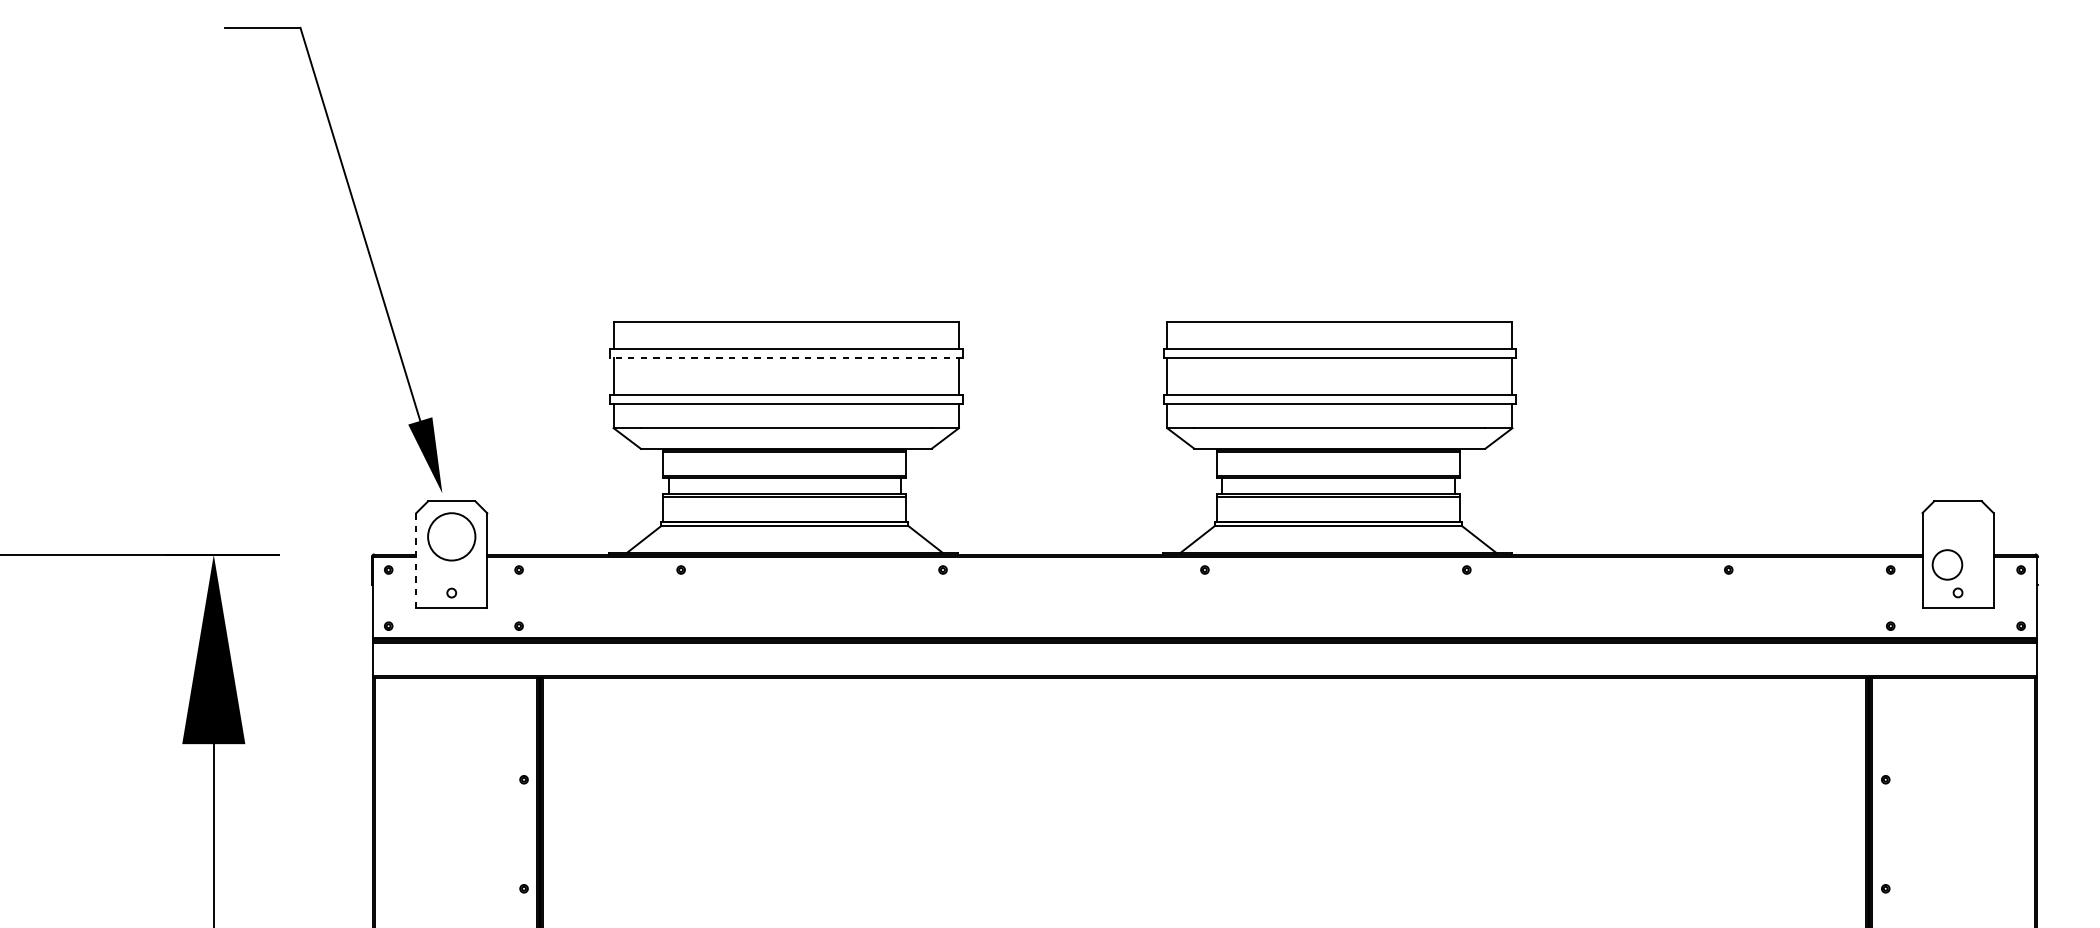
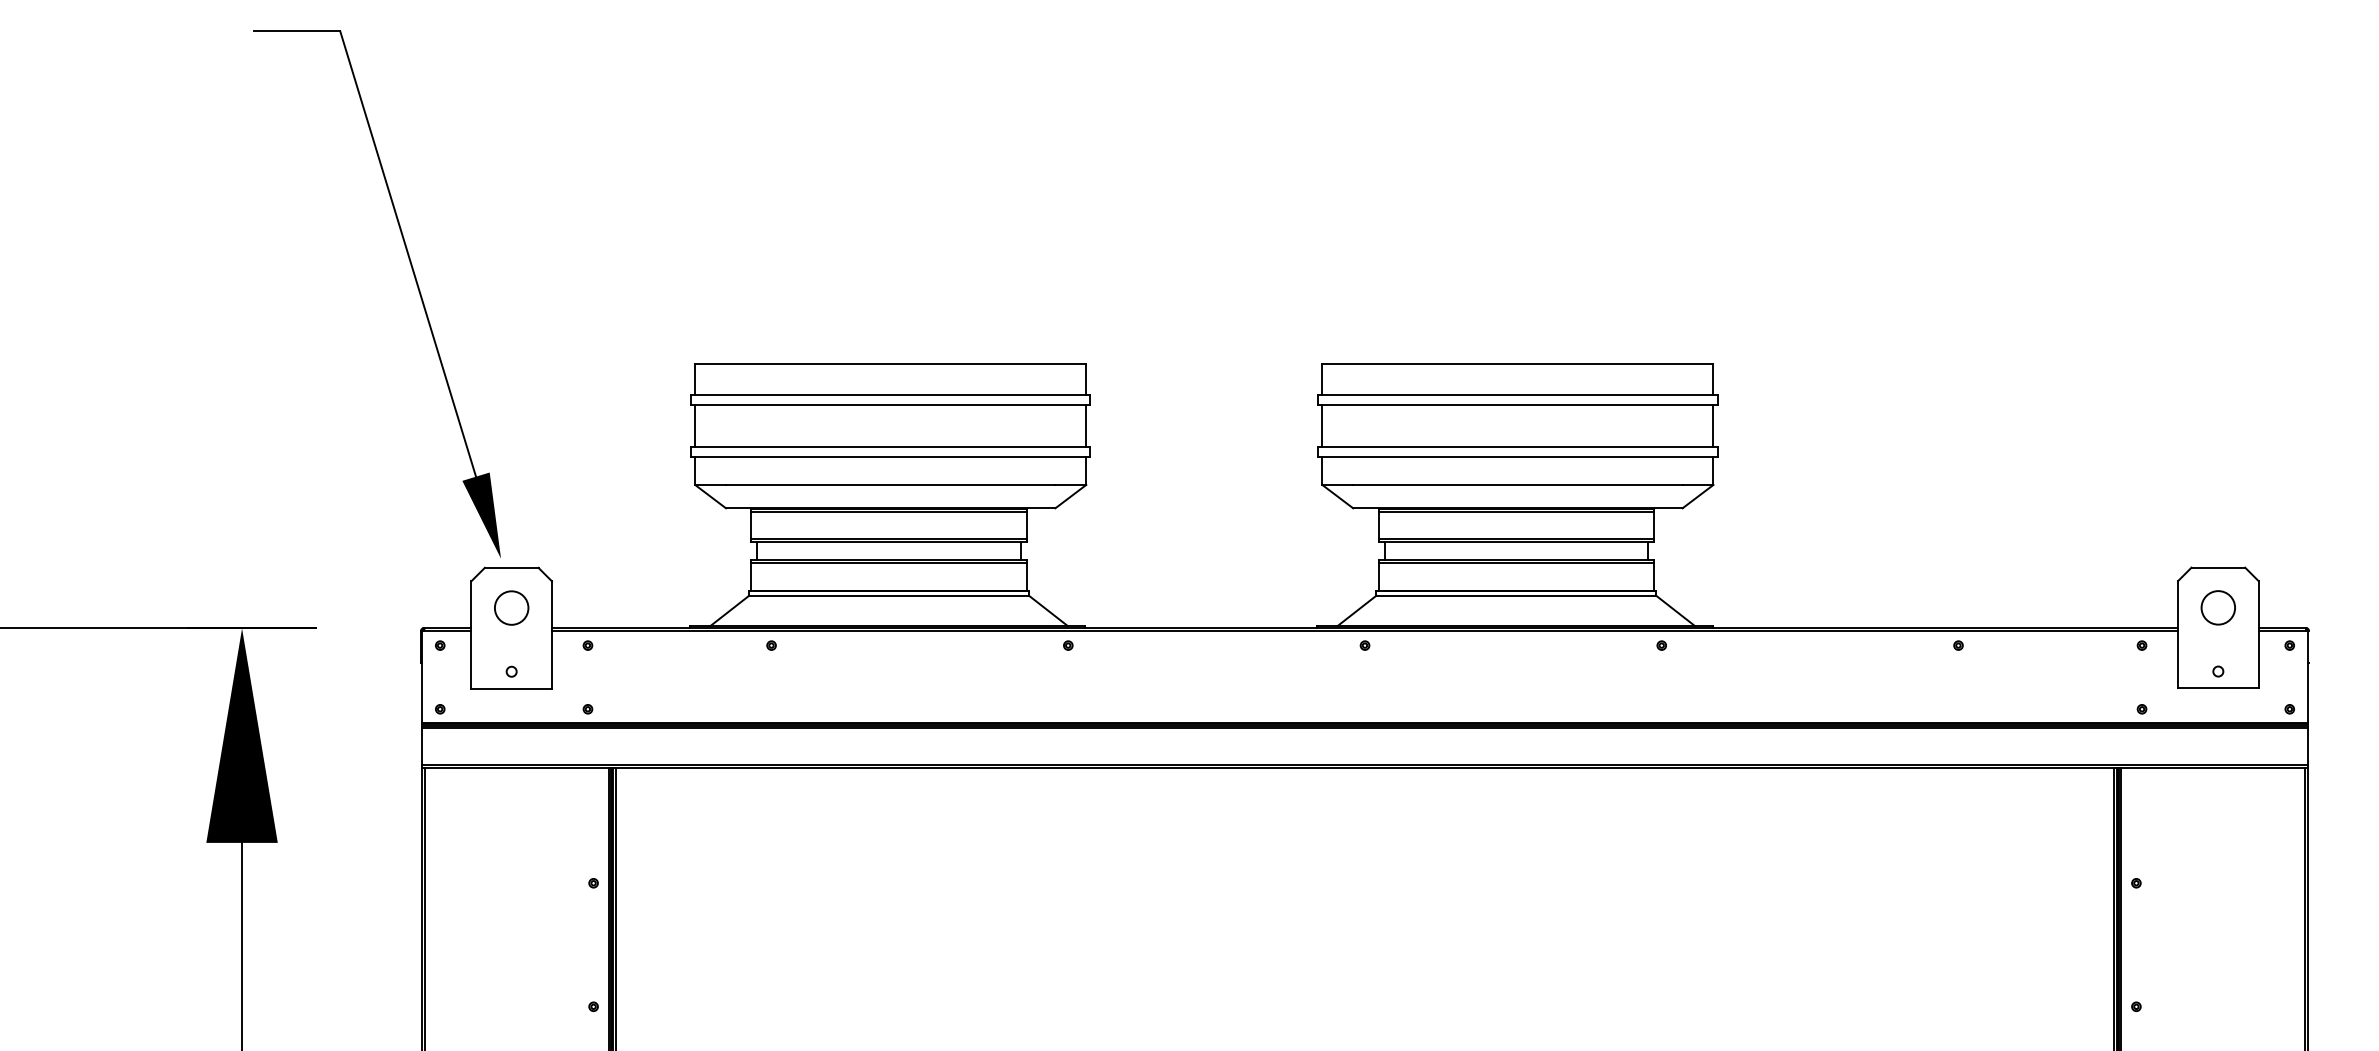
line: (786, 358) -> (890, 405), dashed -> solid
circle: (451, 536) -> (511, 607), size x0.62
line: (416, 560) -> (471, 634), dashed -> solid
circle: (1946, 564) -> (2217, 607), moved

